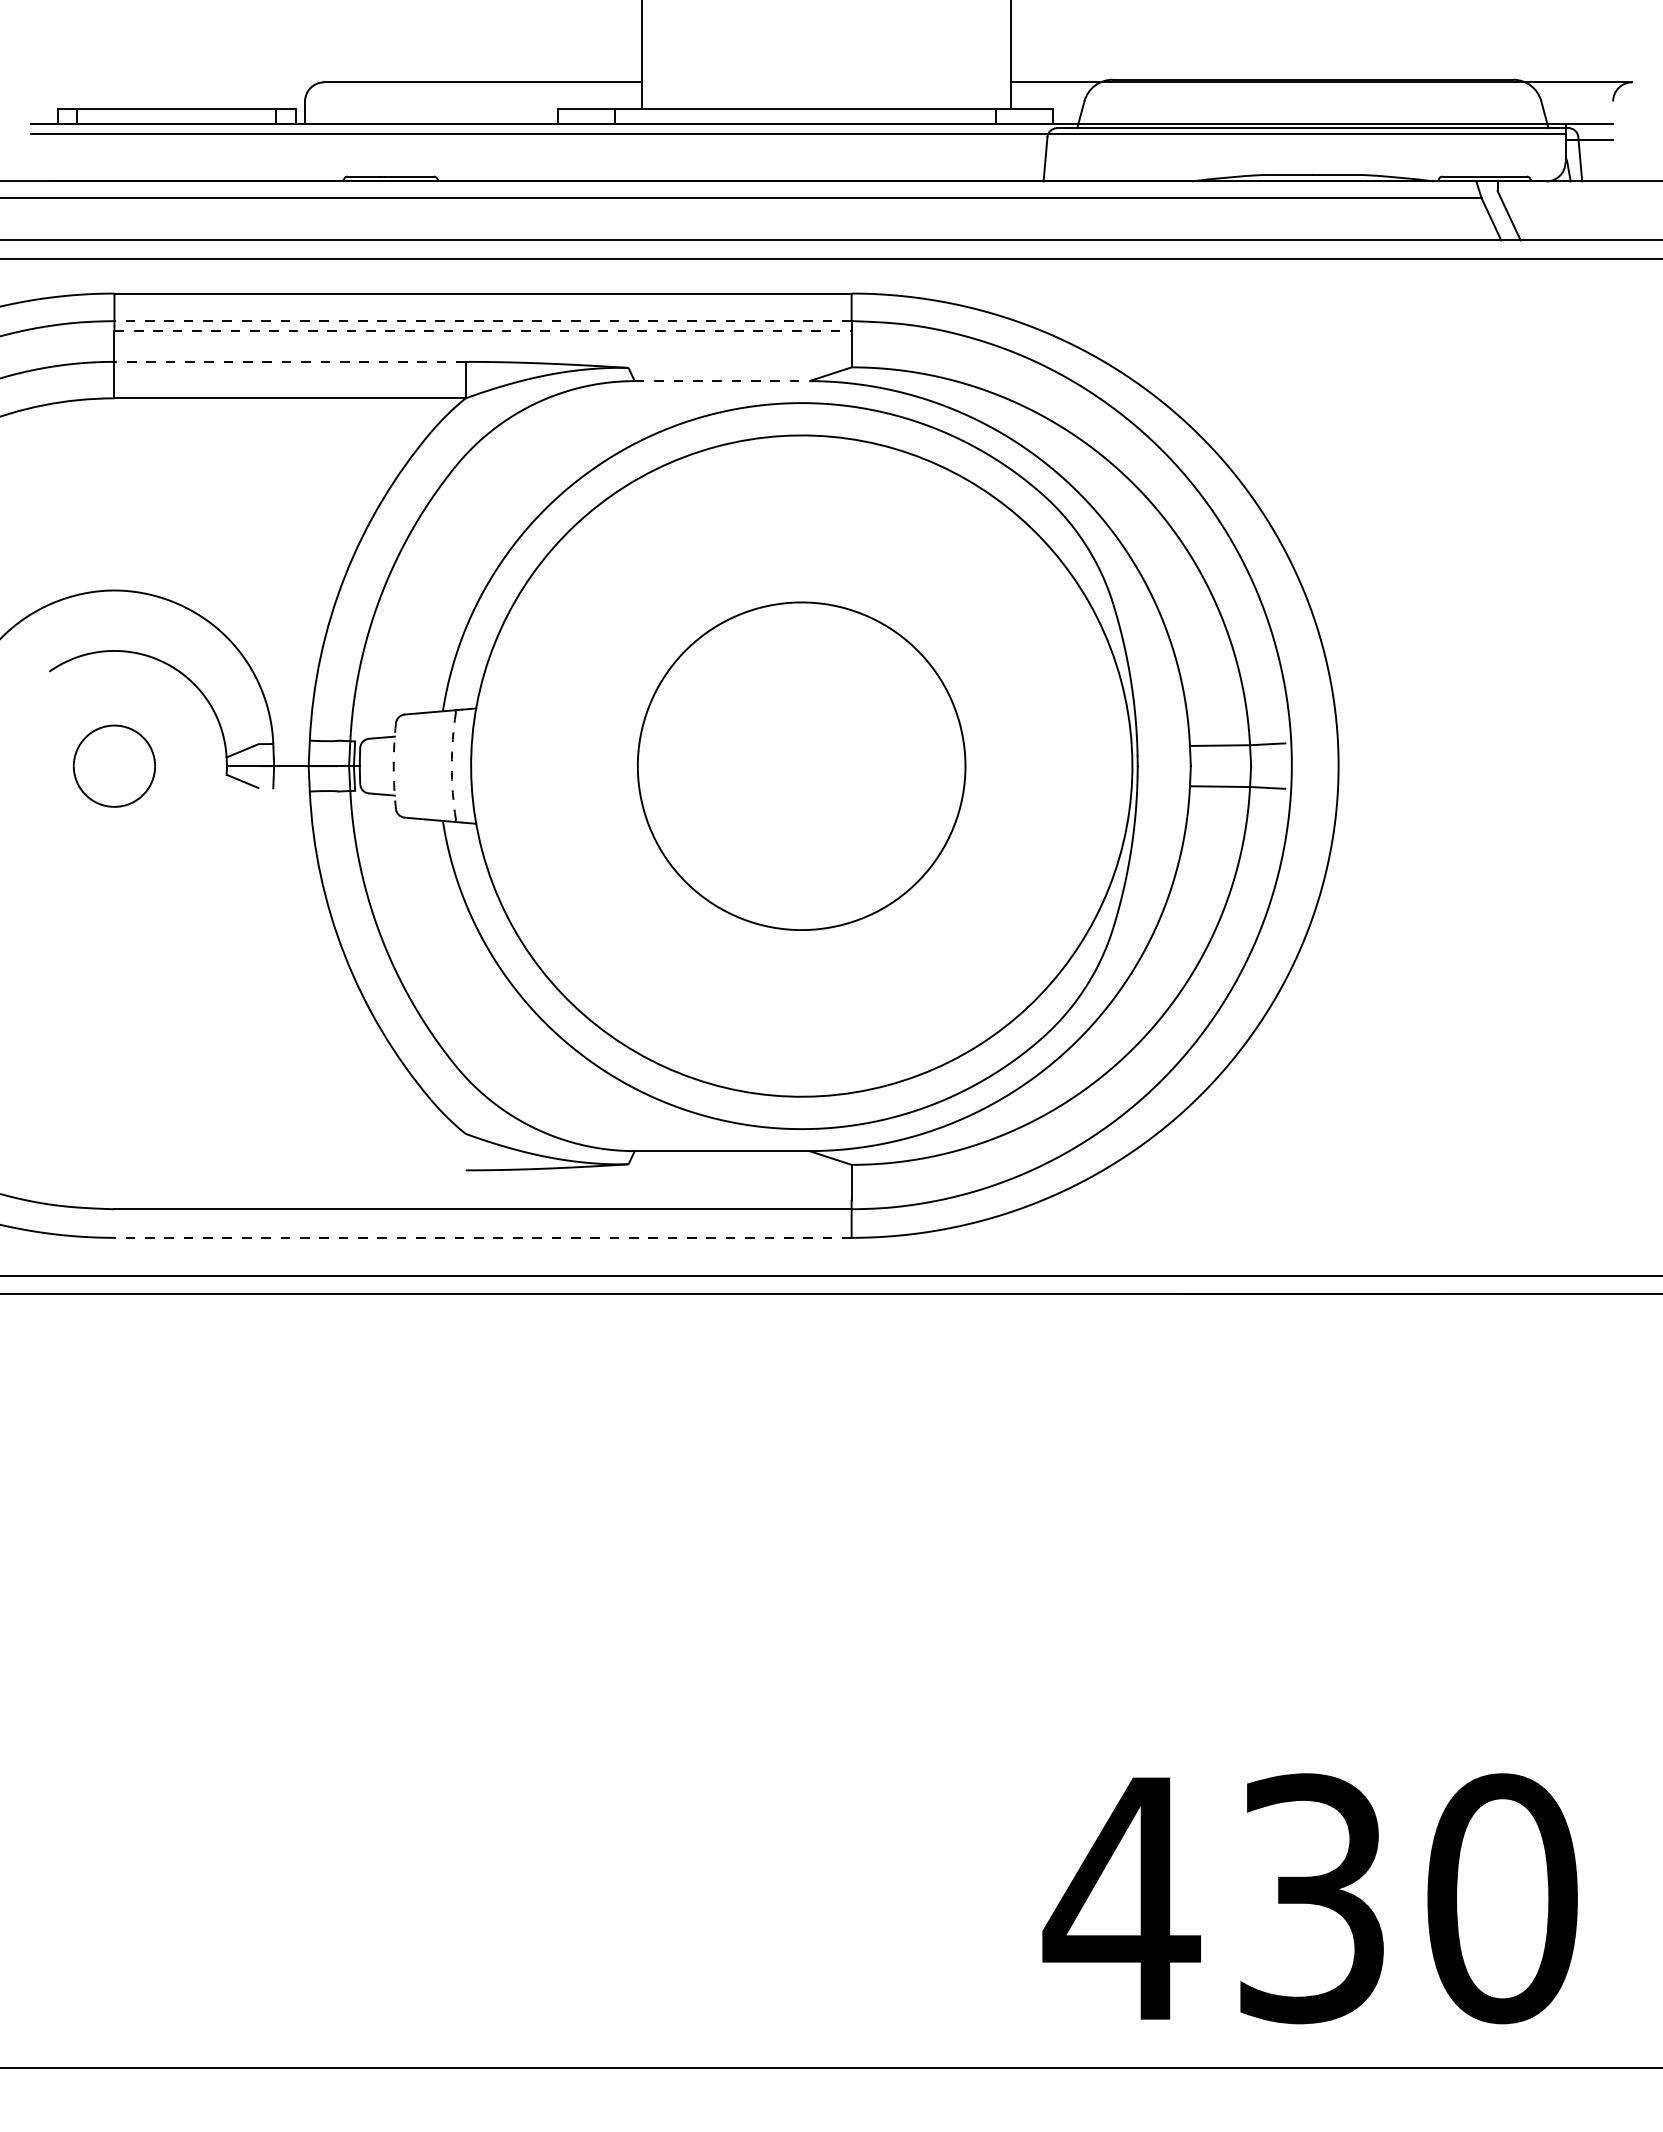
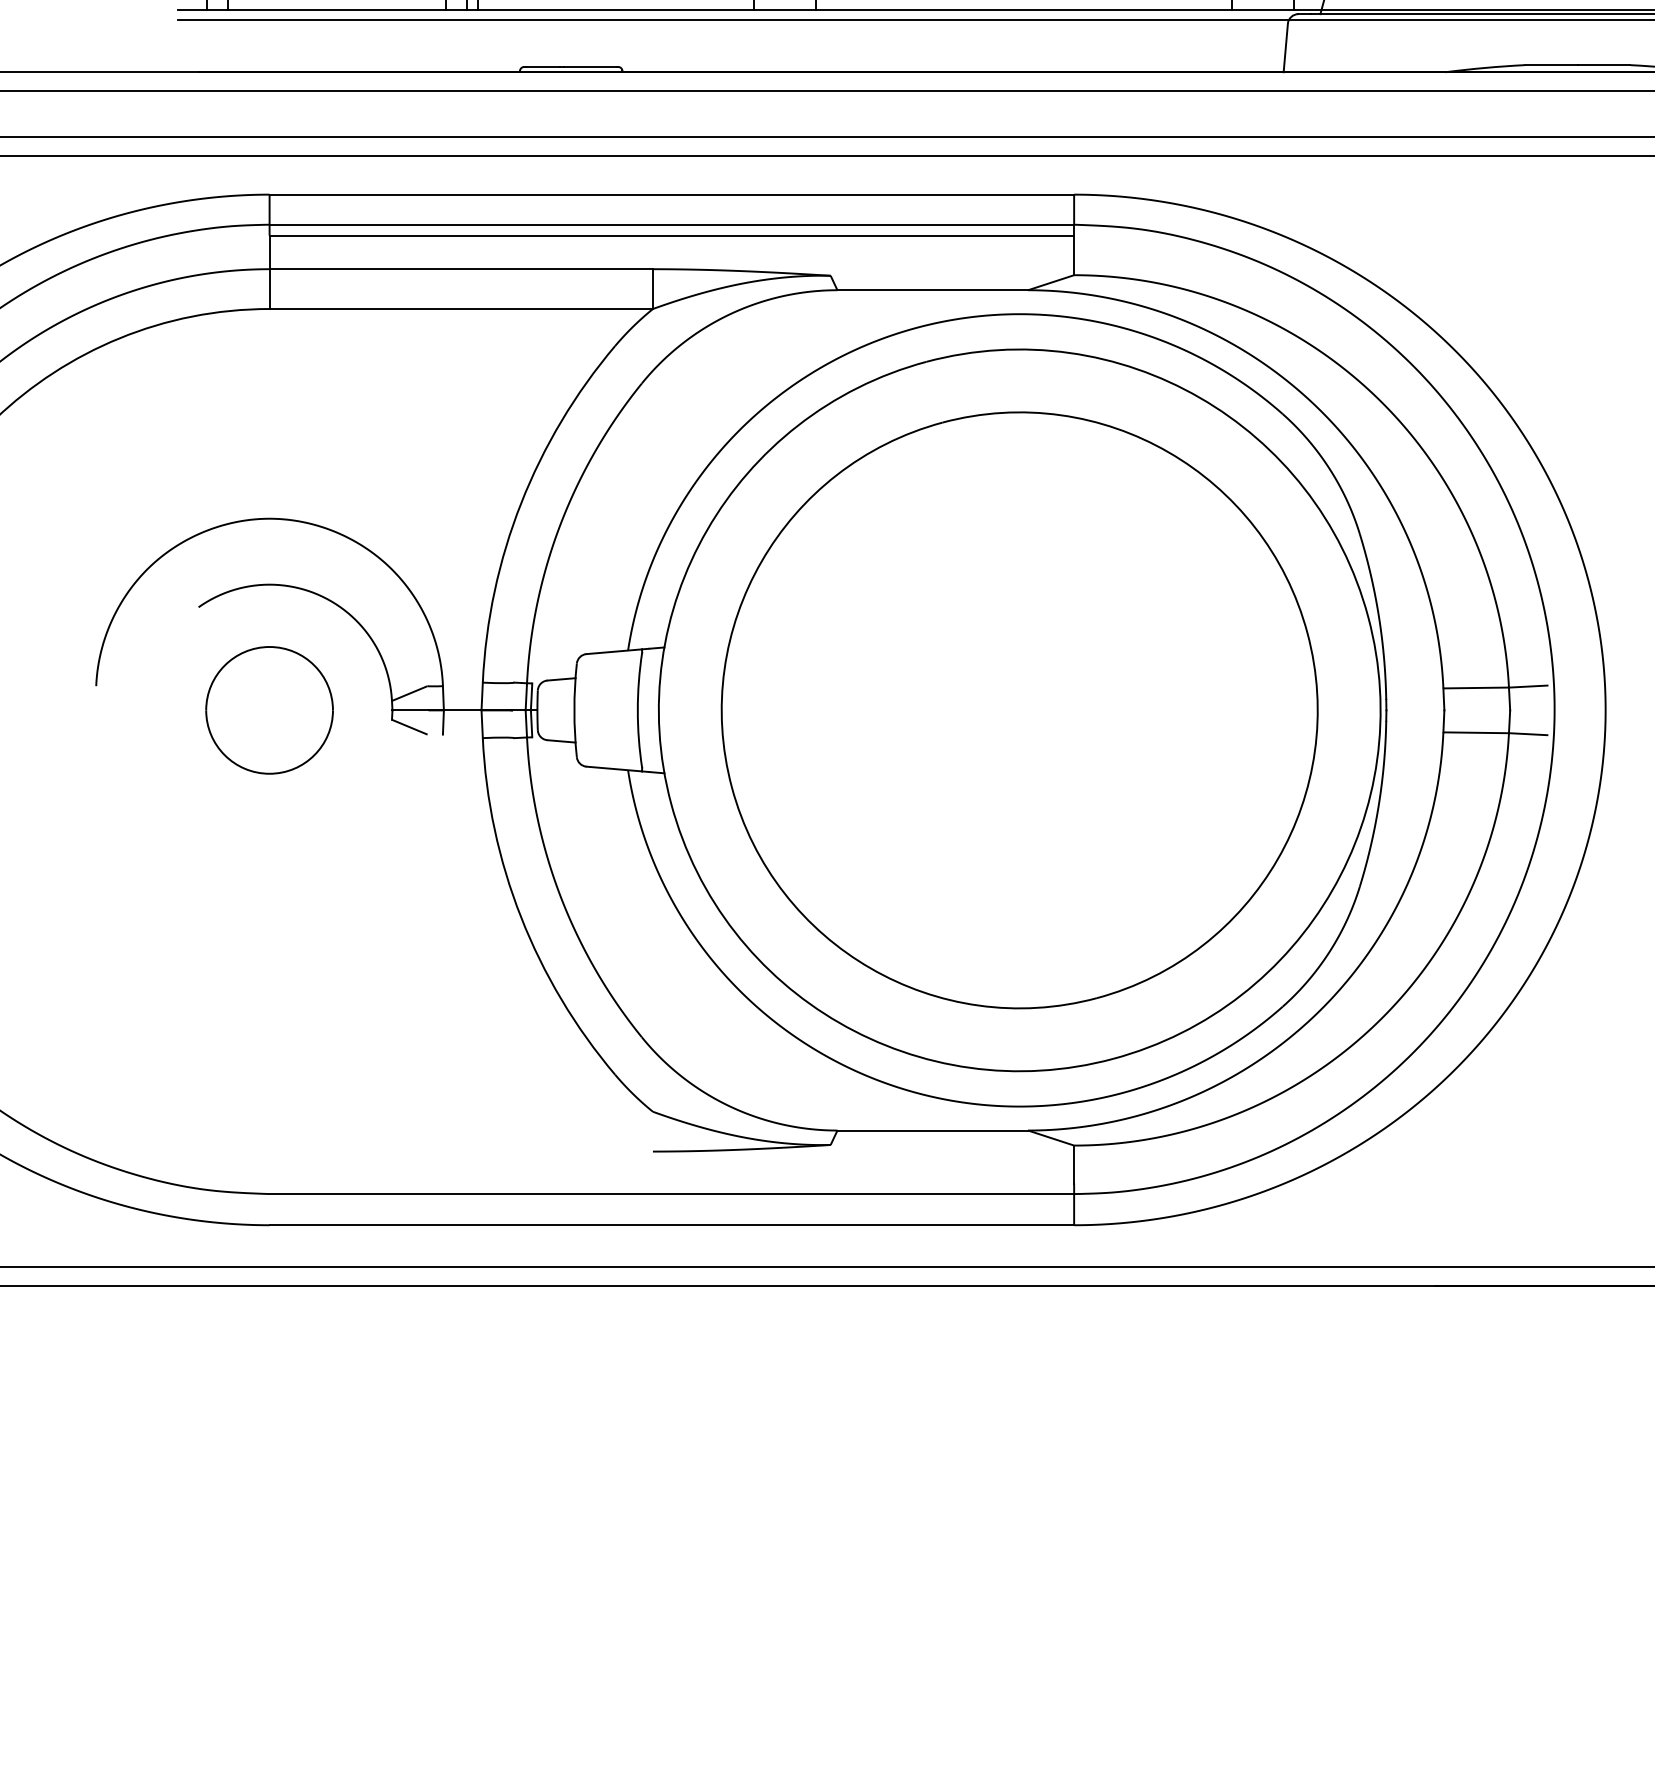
line: (483, 321) -> (672, 225), dashed -> solid
line: (483, 331) -> (672, 236), dashed -> solid
line: (290, 361) -> (461, 268), dashed -> solid
line: (722, 381) -> (933, 290), dashed -> solid
part: (114, 766) -> (269, 710), size x1.43
arc: (393, 766) -> (574, 710), dashed -> solid
arc: (451, 766) -> (637, 710), dashed -> solid
part: (801, 766) -> (1019, 710), size x1.67
line: (483, 1237) -> (672, 1224), dashed -> solid

